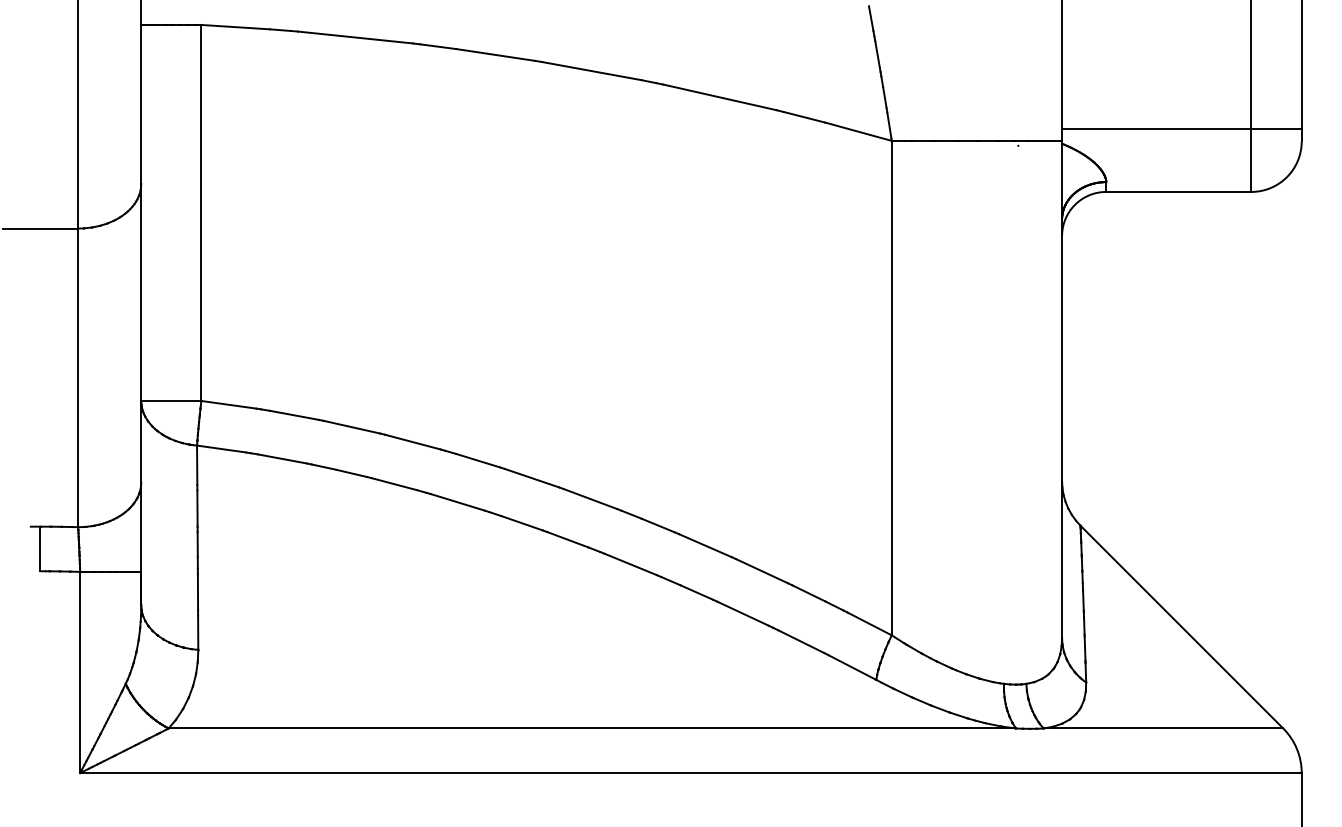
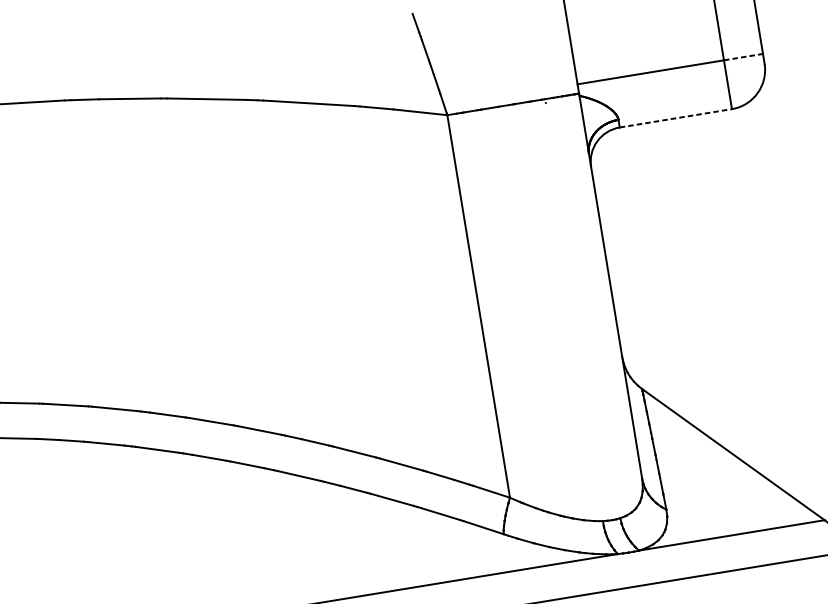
line: (1277, 128) -> (744, 56), solid -> dashed
line: (1178, 191) -> (675, 118), solid -> dashed

